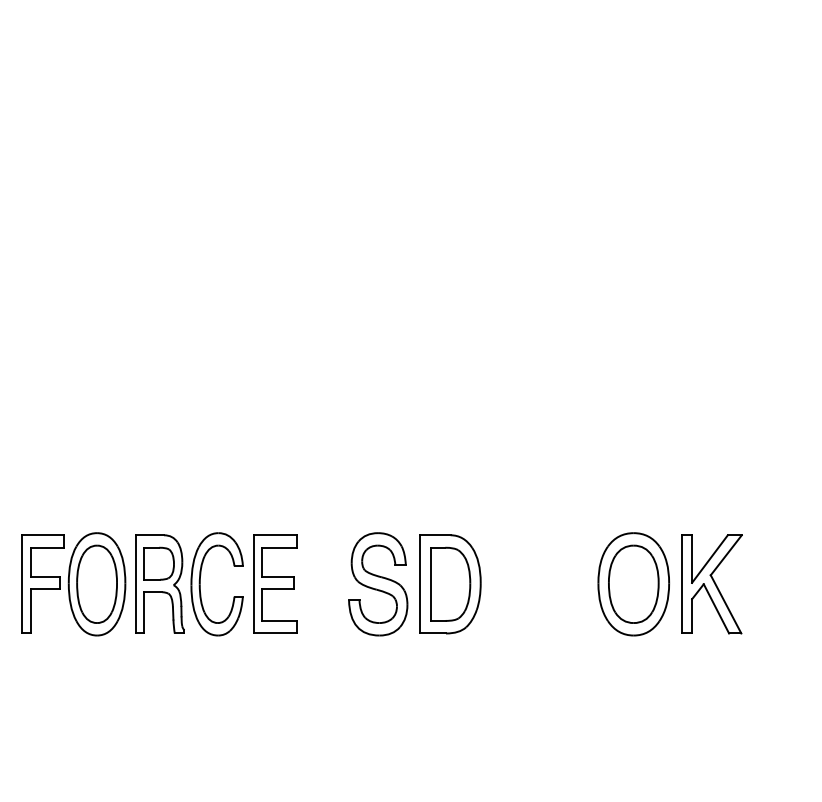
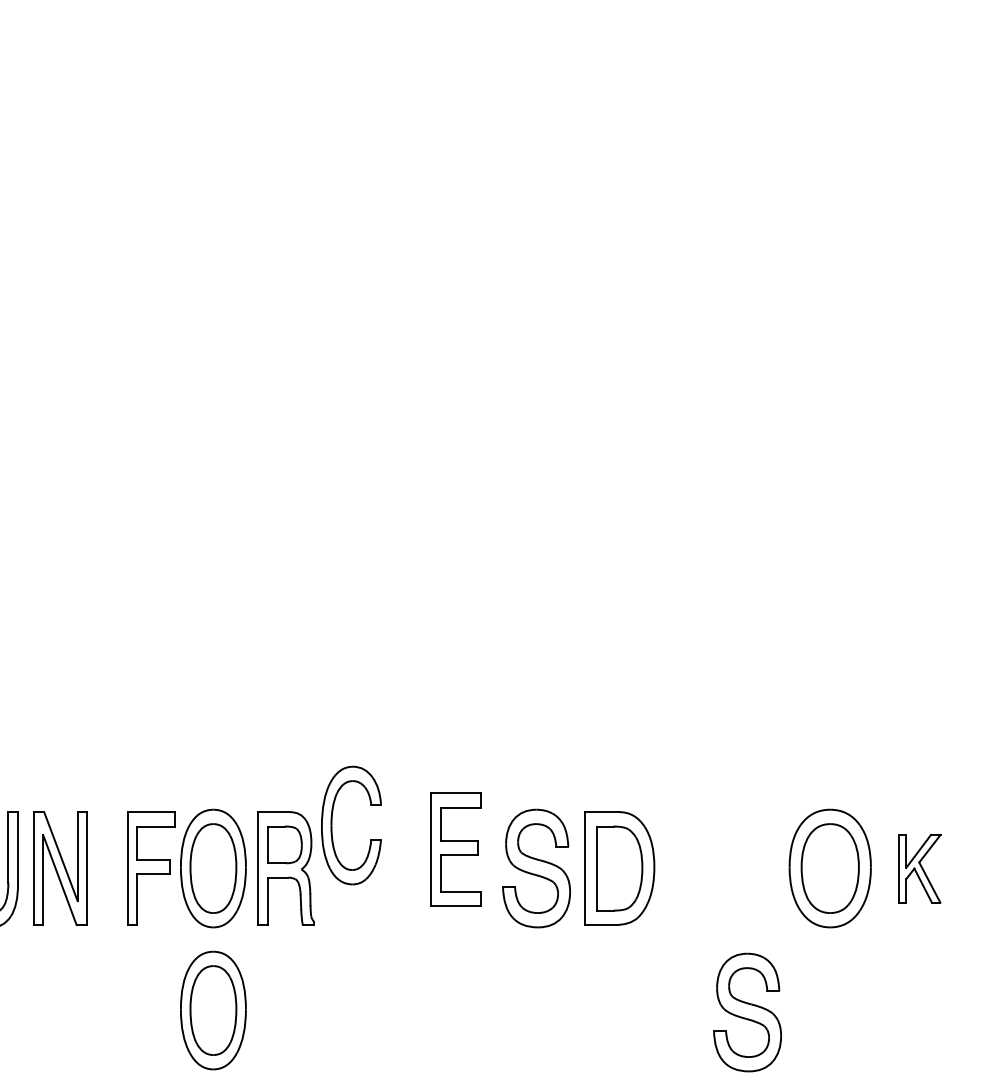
part: (200, 584) -> (332, 825), moved
part: (274, 584) -> (455, 849), moved
part: (711, 584) -> (919, 868), size x0.6
part: (97, 707) -> (213, 1010), added
part: (561, 709) -> (747, 1012), added

